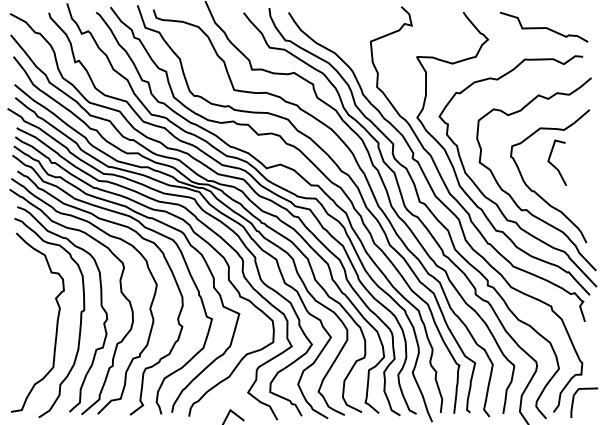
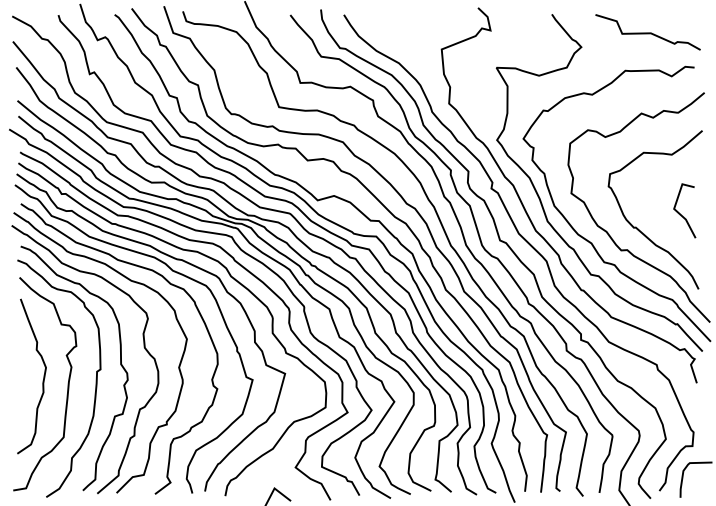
line: (553, 165) -> (680, 213), moved
curve: (35, 319) -> (42, 380), added

